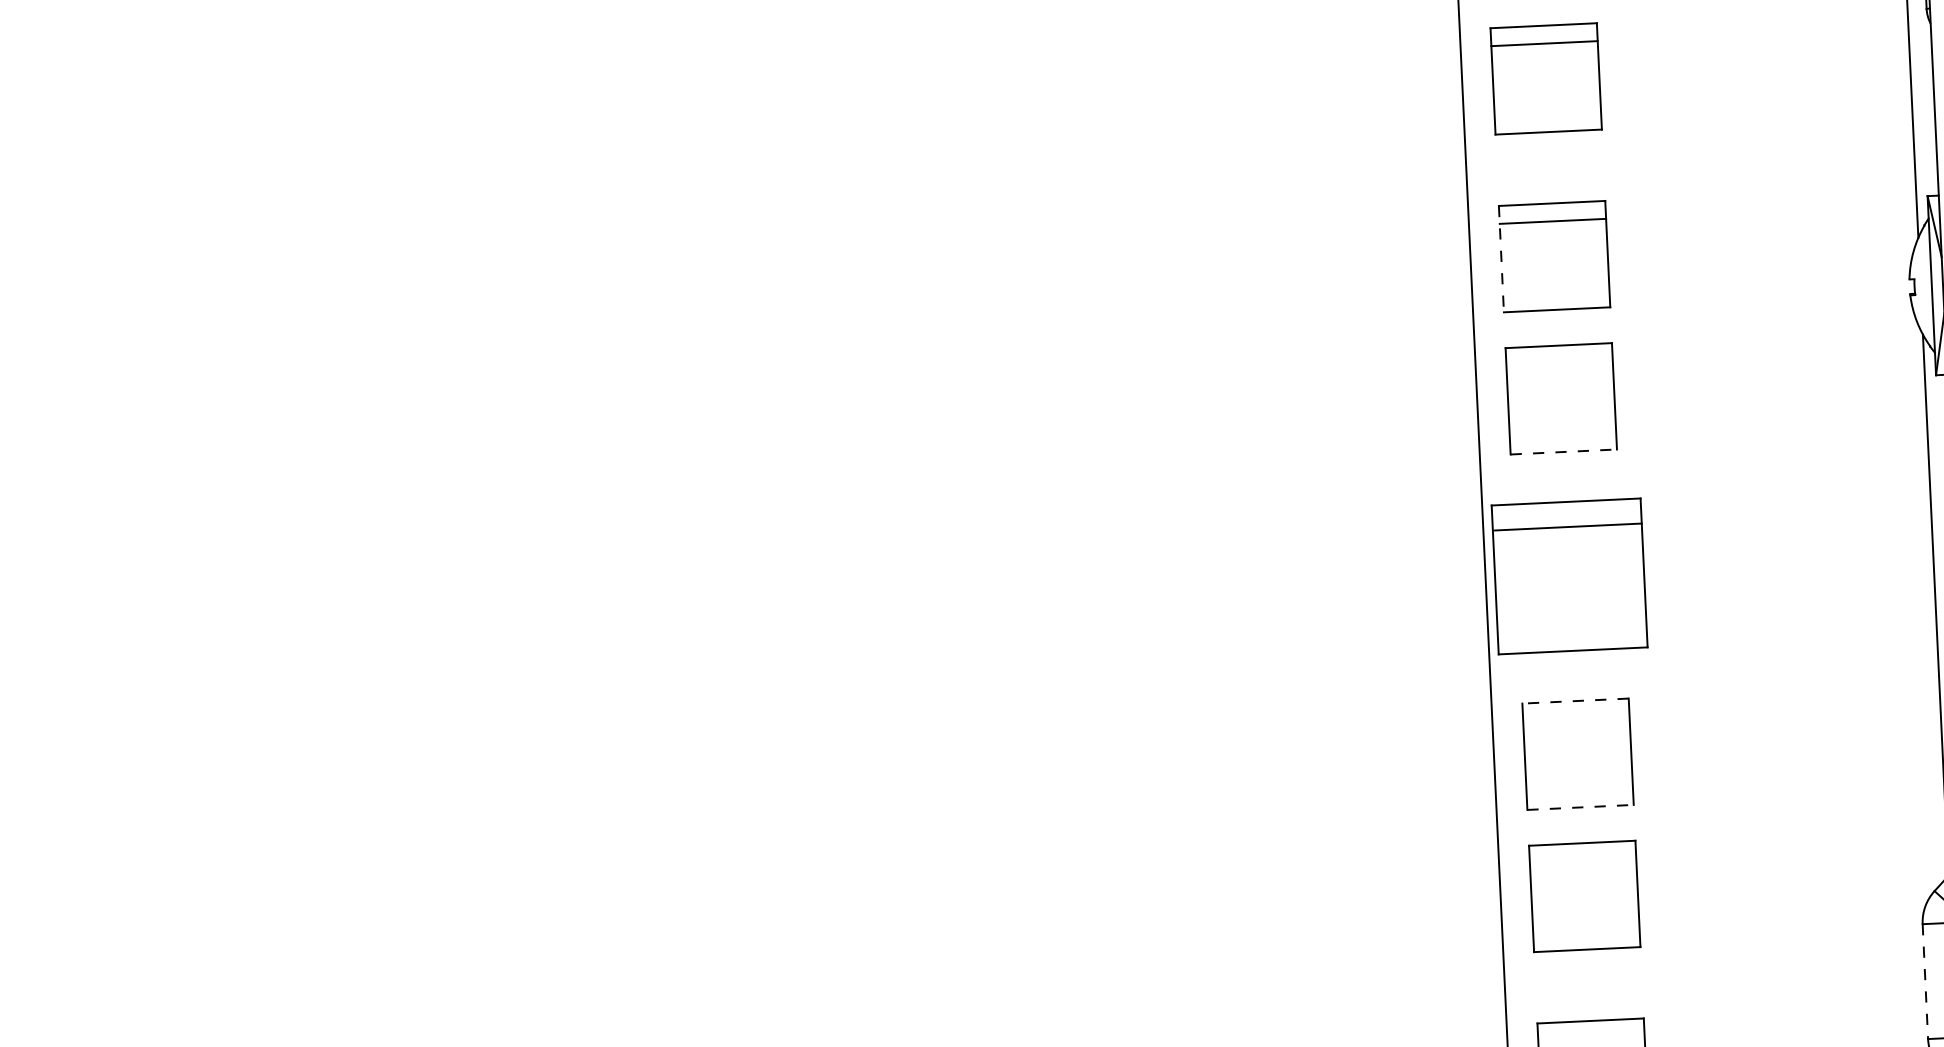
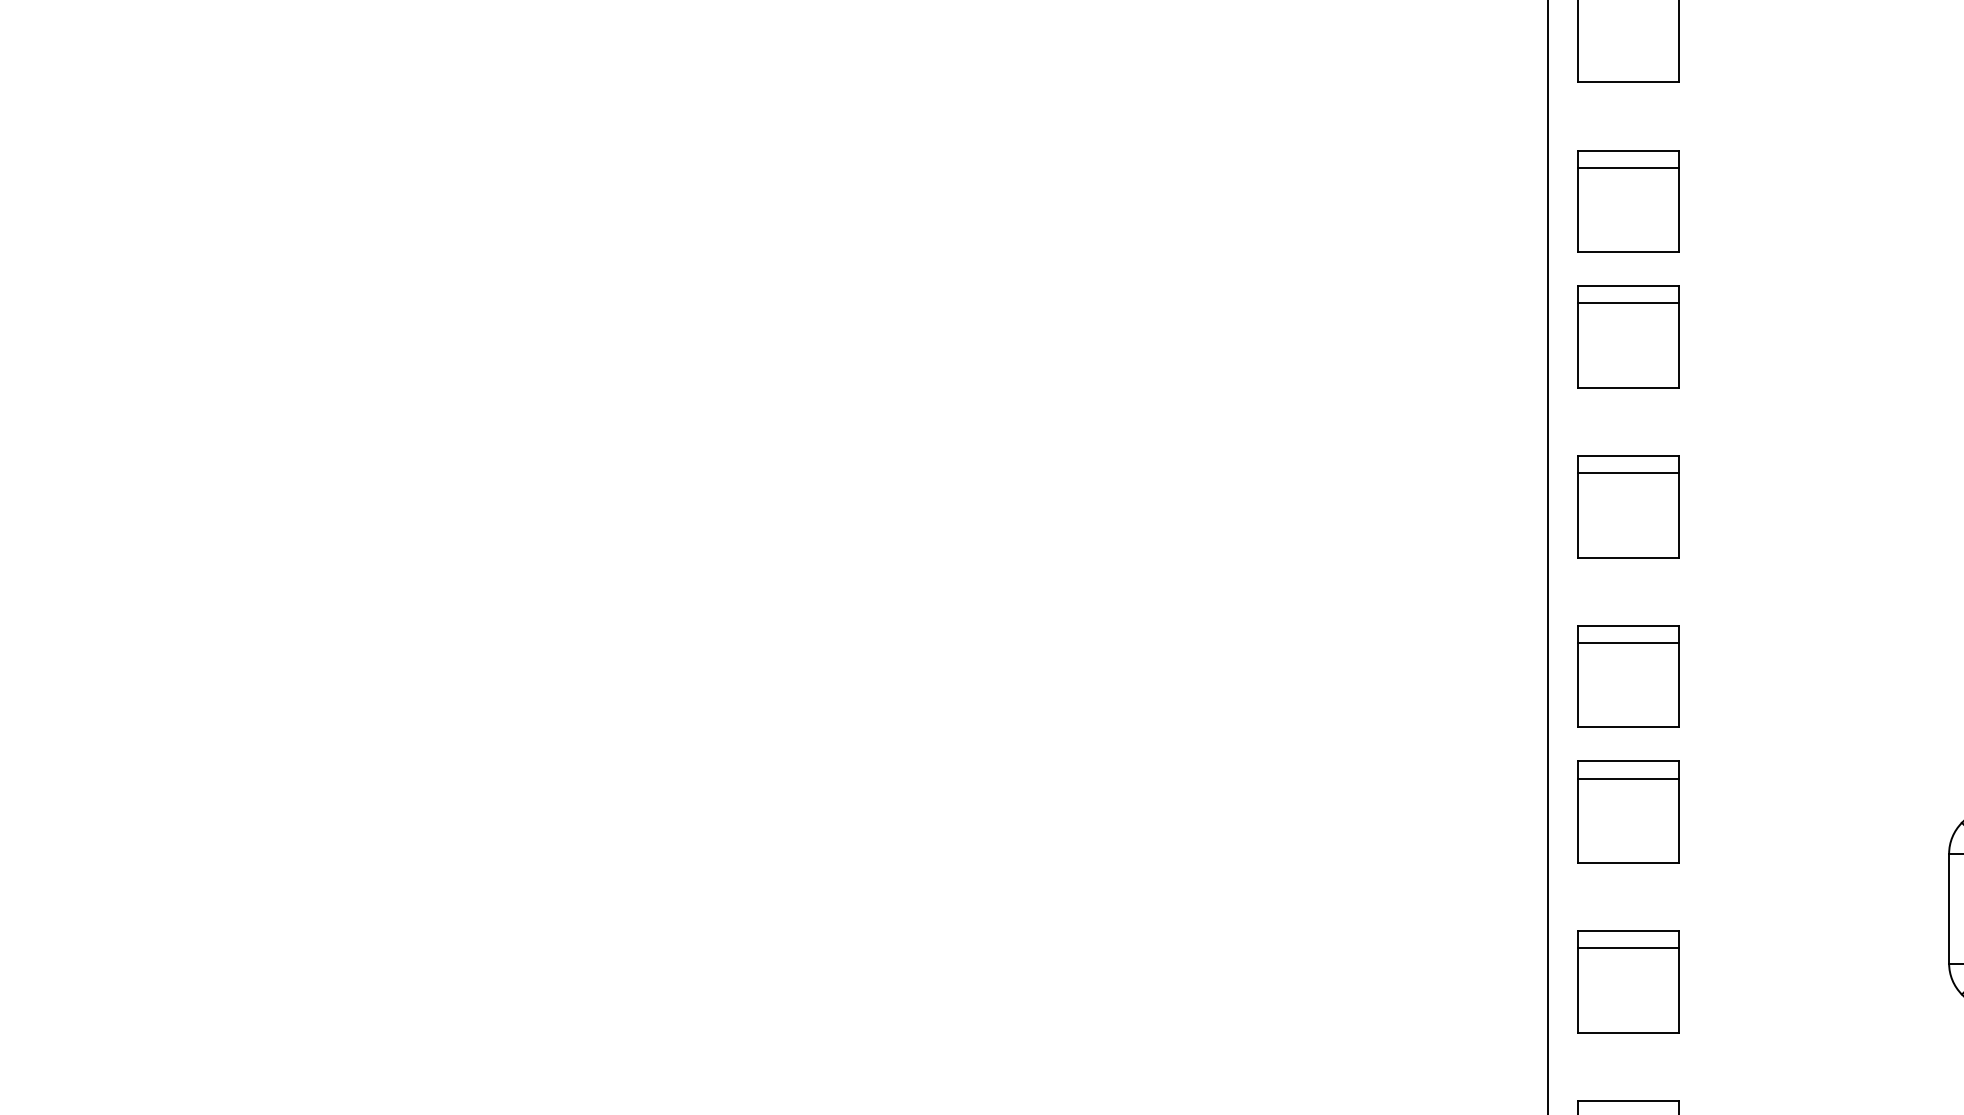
line: (1501, 259) -> (1577, 201), dashed -> solid
line: (1559, 363) -> (1628, 303), added
line: (1563, 451) -> (1628, 387), dashed -> solid
part: (1569, 576) -> (1628, 506), size x0.71
line: (1575, 700) -> (1628, 625), dashed -> solid
line: (1576, 718) -> (1628, 642), added
line: (1580, 807) -> (1628, 727), dashed -> solid
line: (1583, 861) -> (1628, 778), added
line: (1925, 981) -> (1949, 908), dashed -> solid
line: (1591, 1039) -> (1628, 948), added

